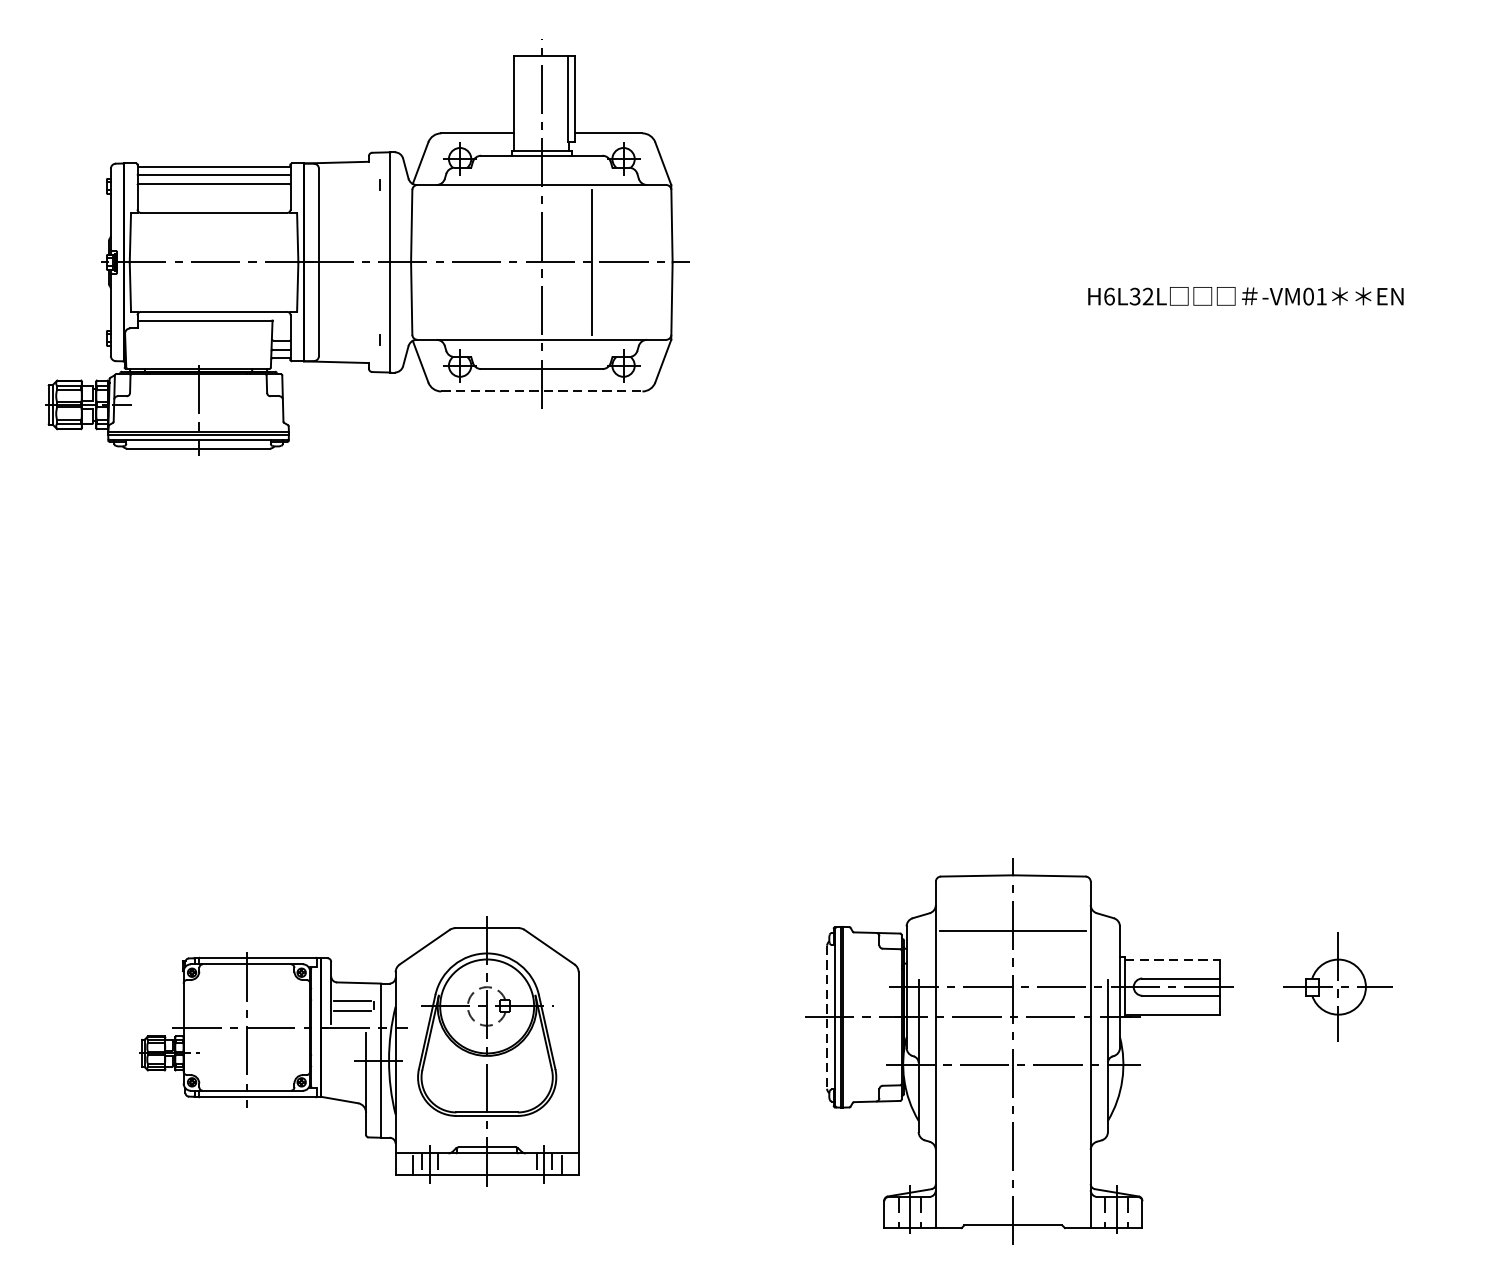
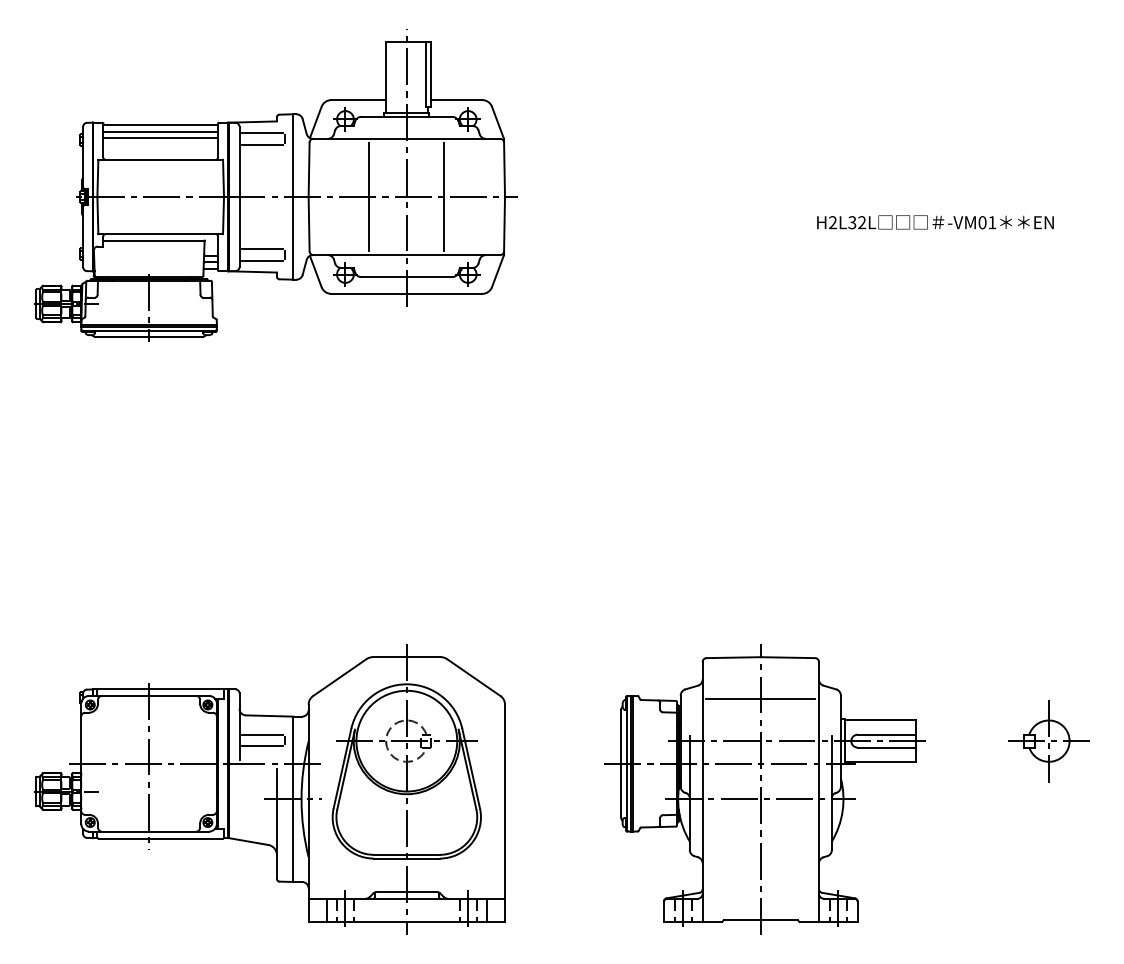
line: (349, 177) -> (262, 133), added
line: (349, 192) -> (262, 144), added
line: (492, 261) -> (369, 196), added
text: (1110, 296) -> (833, 222), H6L32L -> H2L32L
line: (349, 332) -> (262, 249), added
line: (349, 347) -> (262, 260), added
line: (541, 390) -> (406, 293), dashed -> solid
line: (1172, 959) -> (880, 720), dashed -> solid
part: (1337, 987) -> (1048, 741), moved
line: (827, 1016) -> (621, 763), dashed -> solid
part: (358, 1051) -> (269, 789), size x1.43

